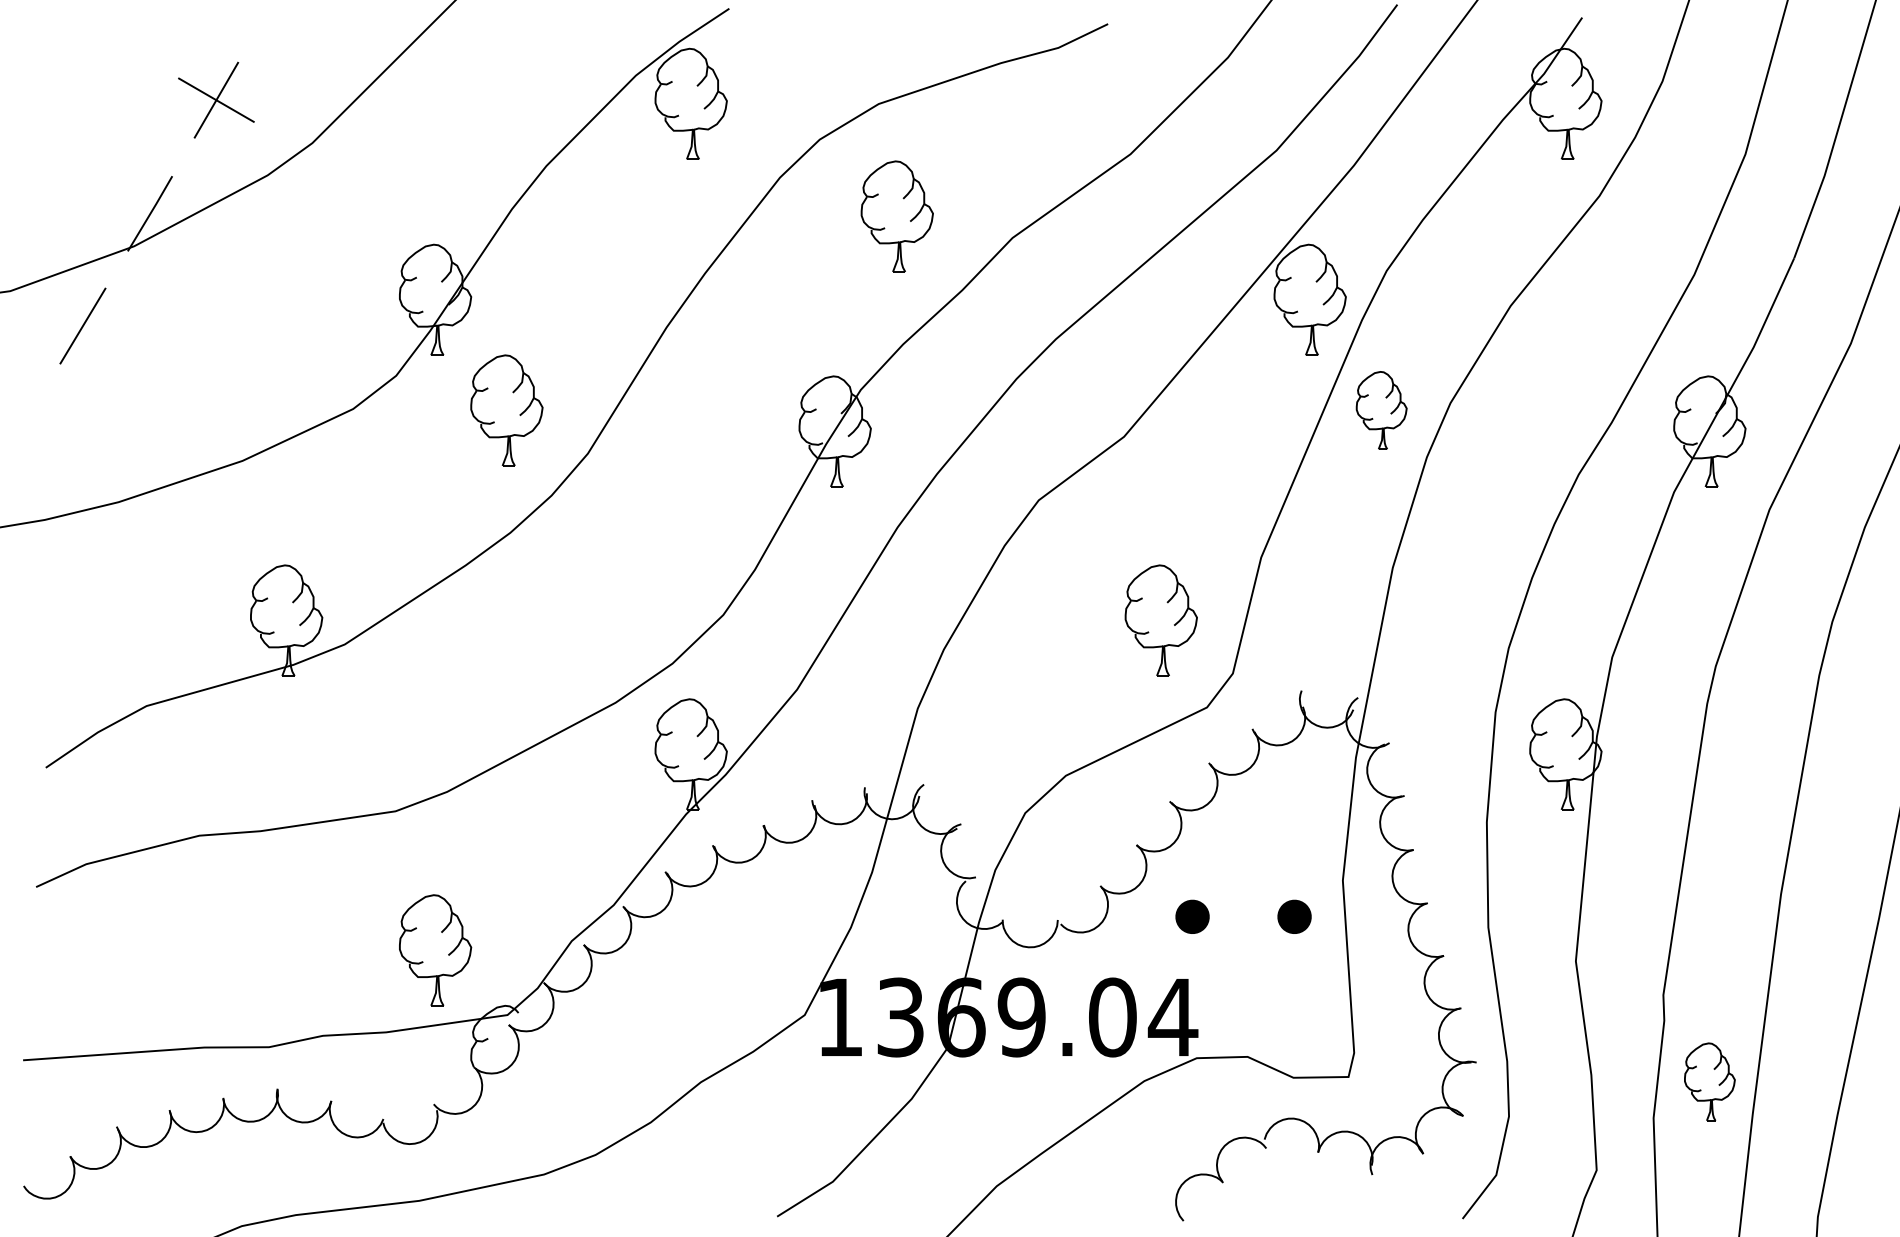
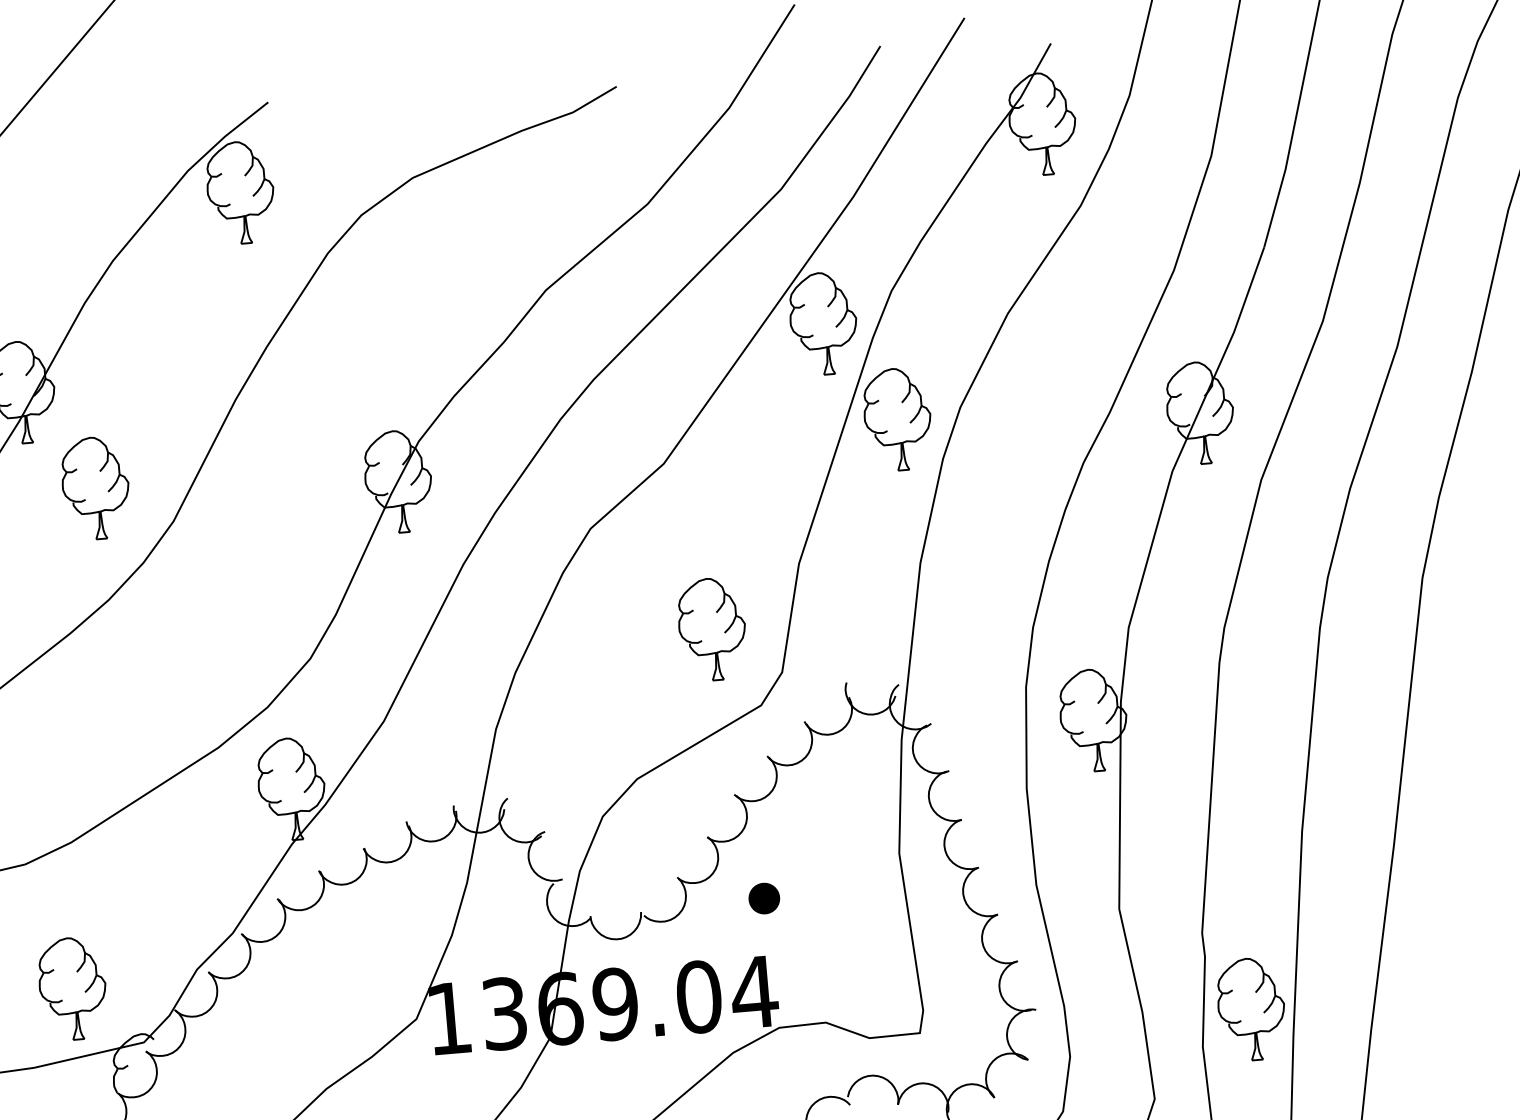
part: (896, 216) -> (437, 279), removed
part: (1381, 410) -> (897, 419), size x1.43
part: (1294, 916) -> (857, 890), removed
part: (1709, 1081) -> (1251, 1008), size x1.43

